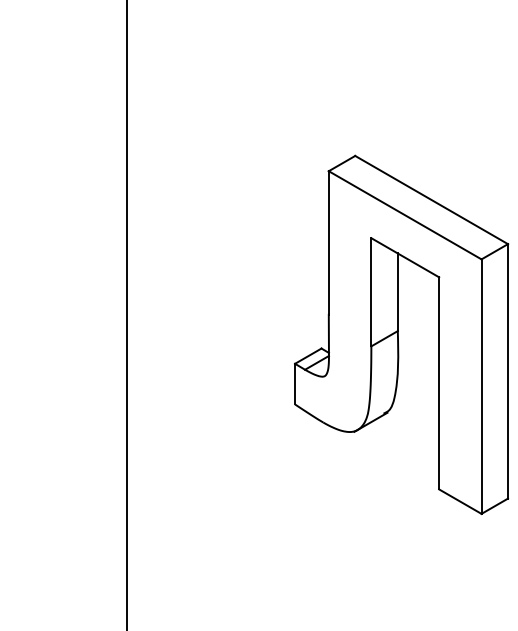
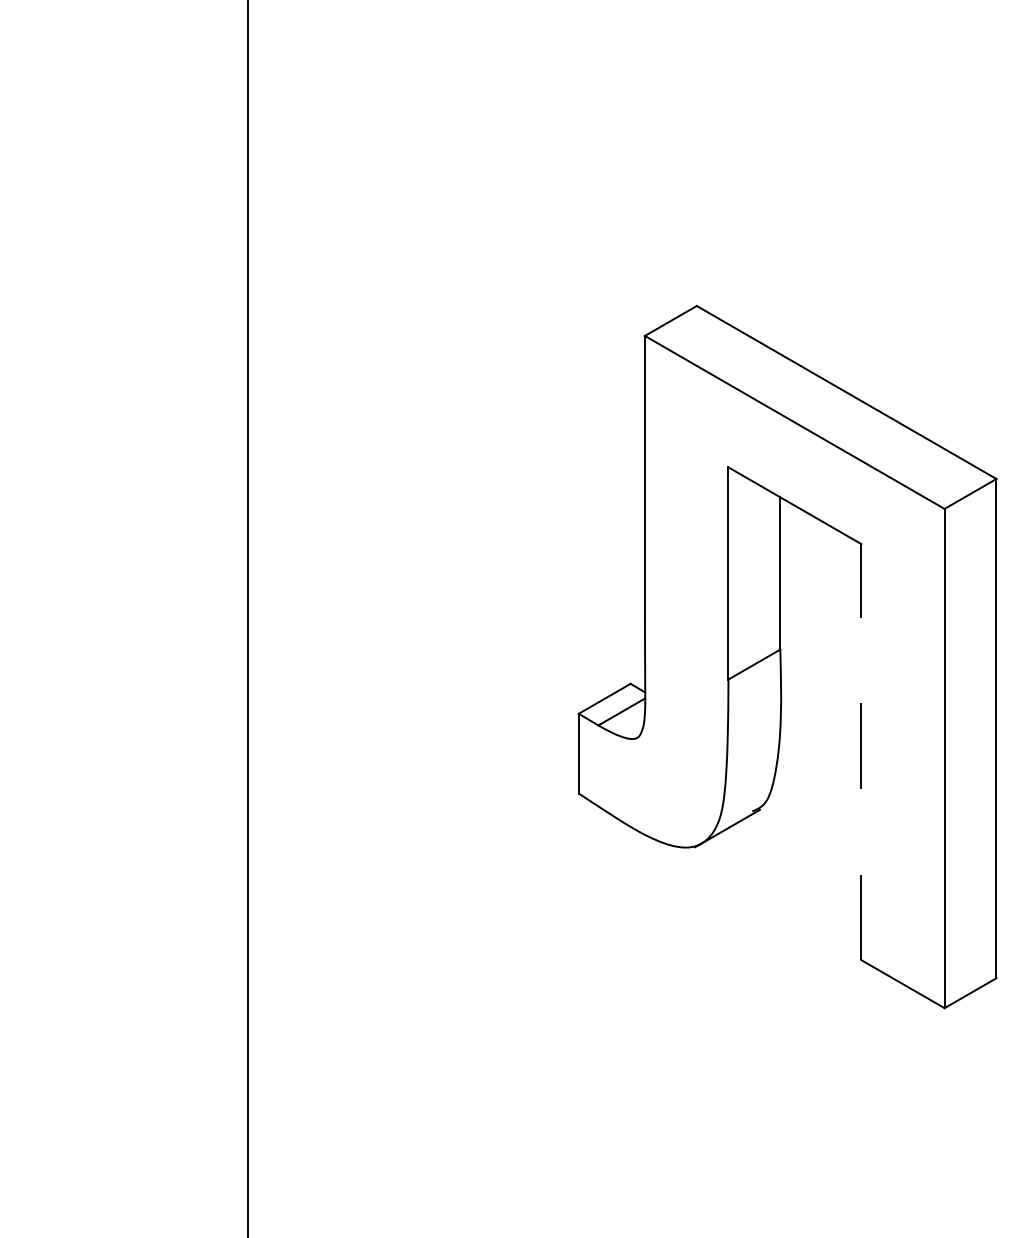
line: (439, 382) -> (862, 750), solid -> dashed

